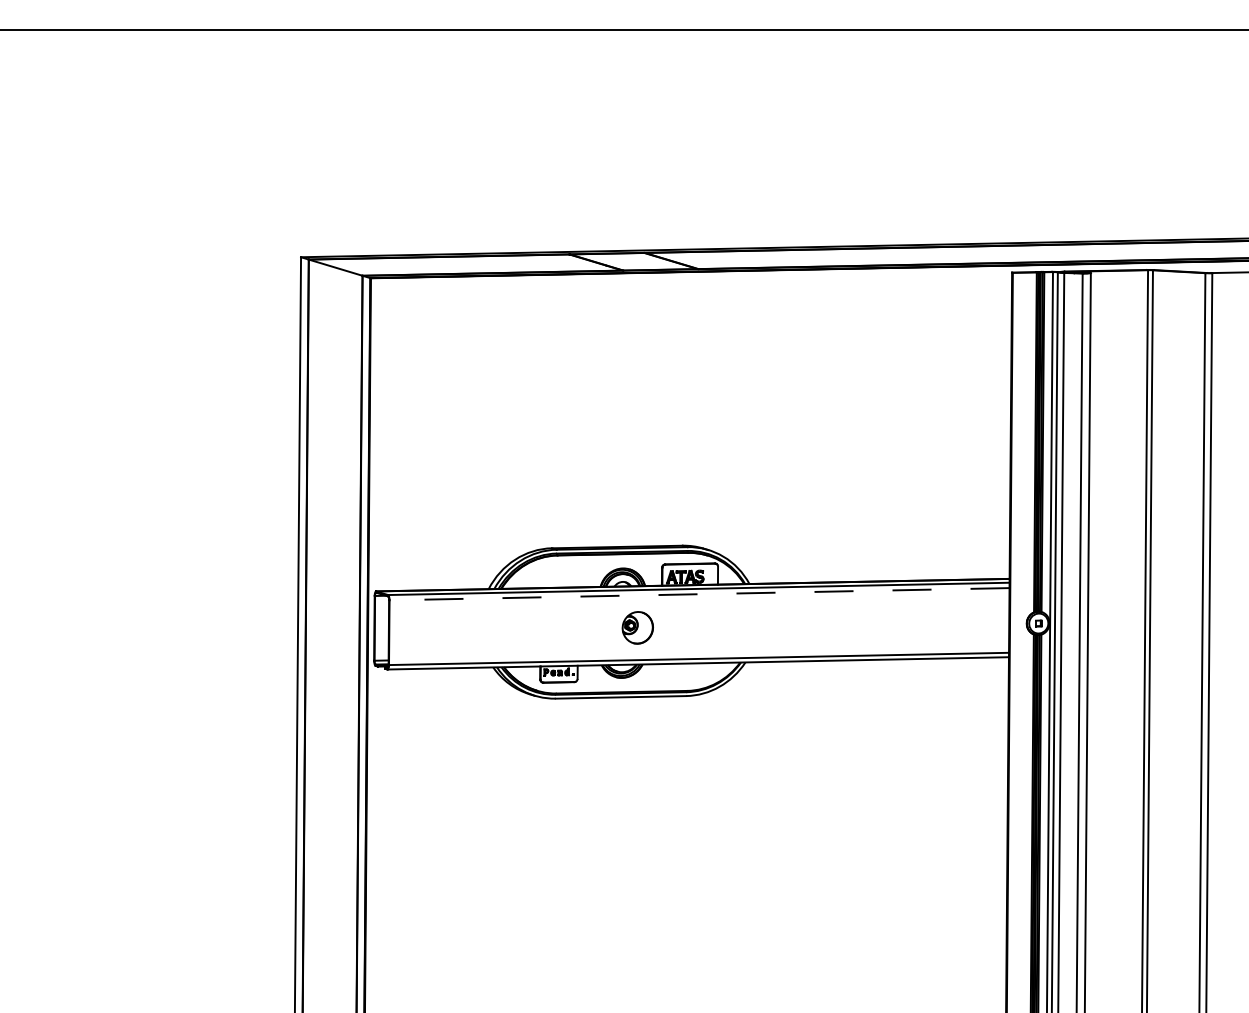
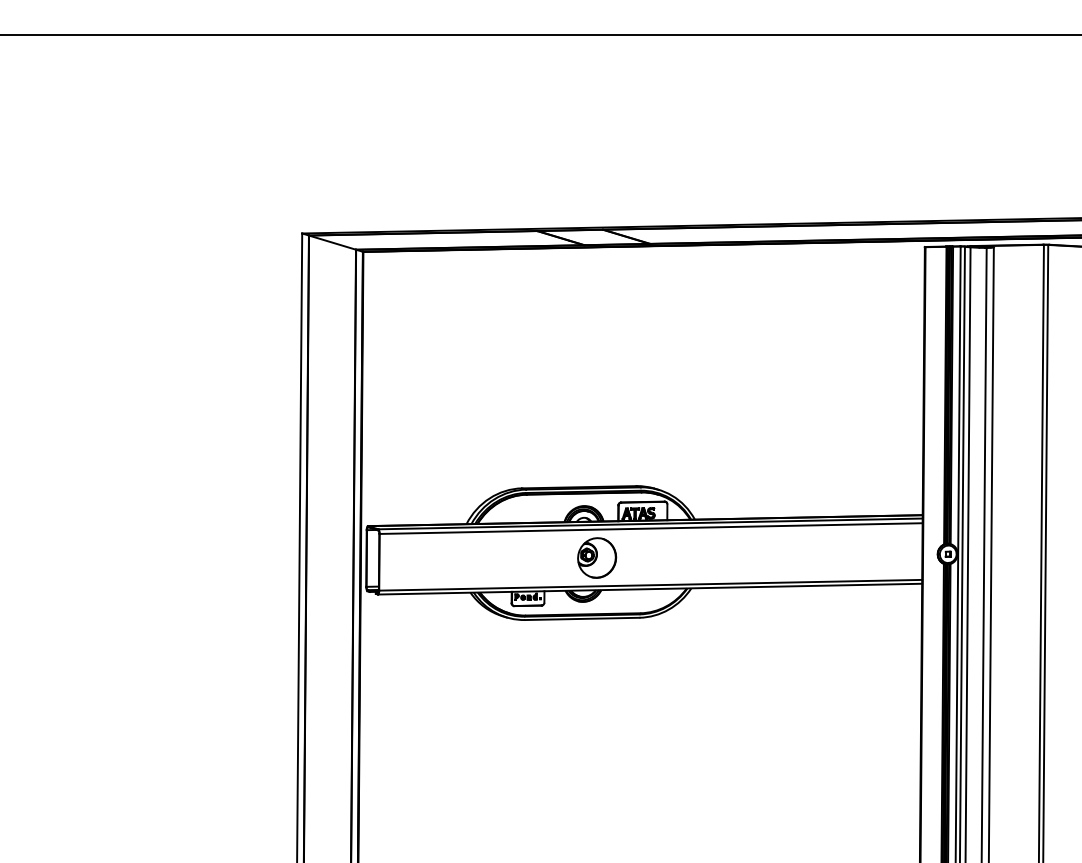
line: (699, 594) -> (651, 528), dashed -> solid
part: (637, 627) -> (596, 557), size x1.43

